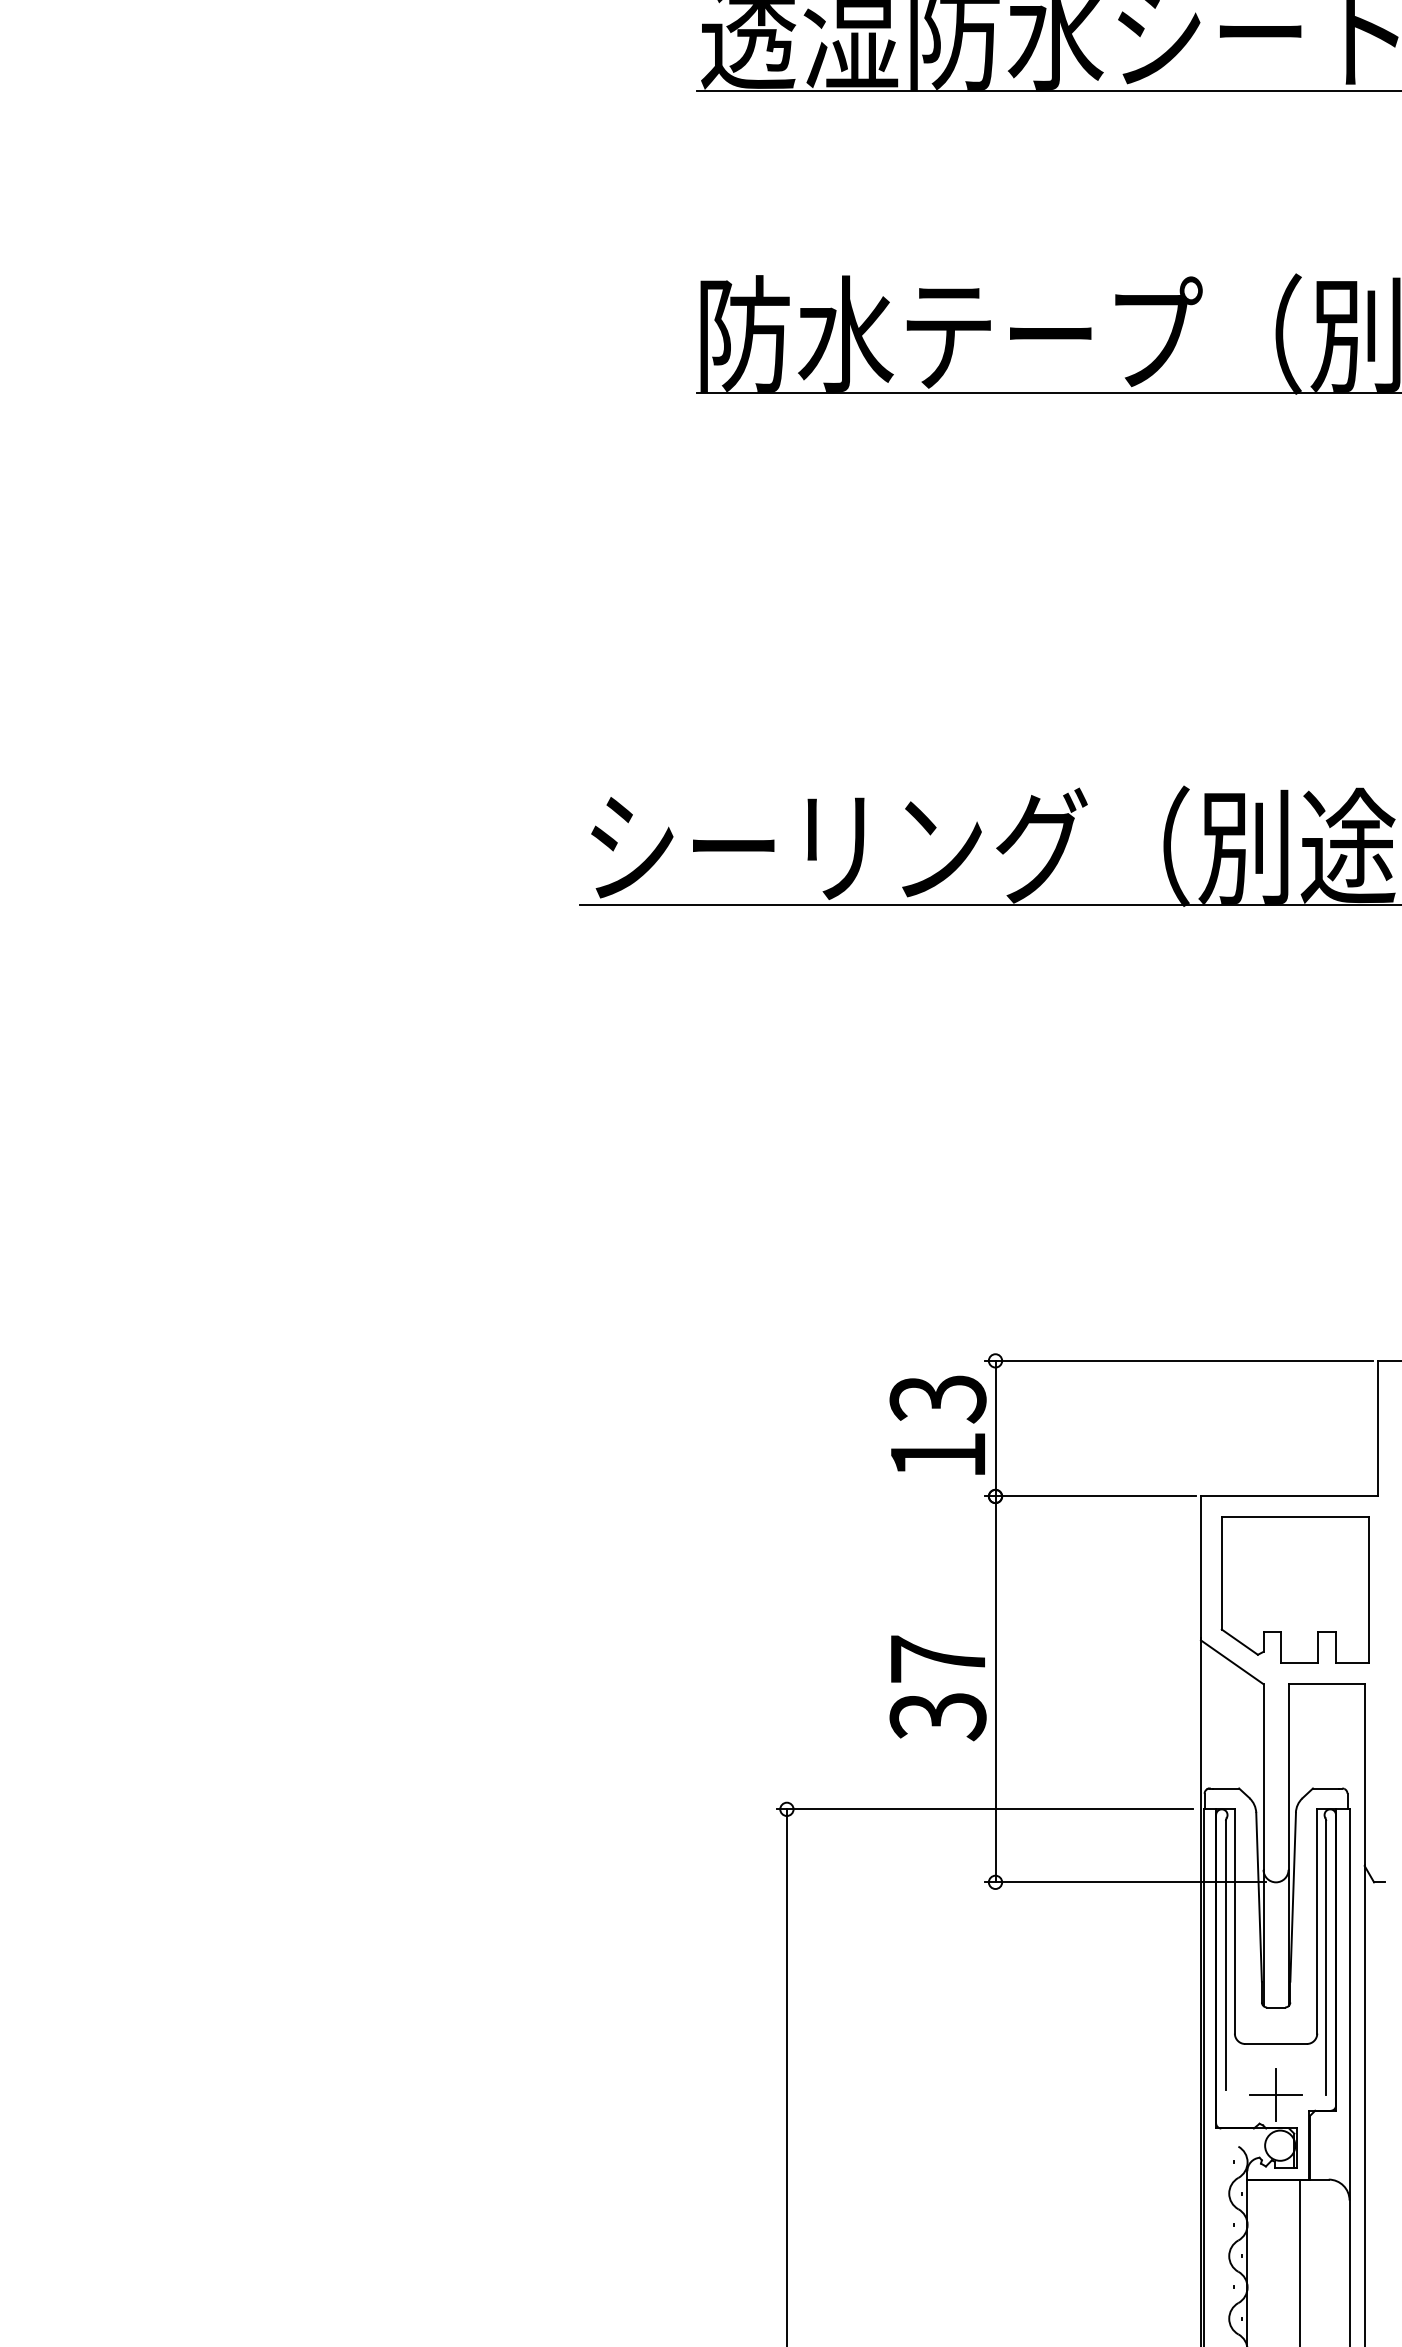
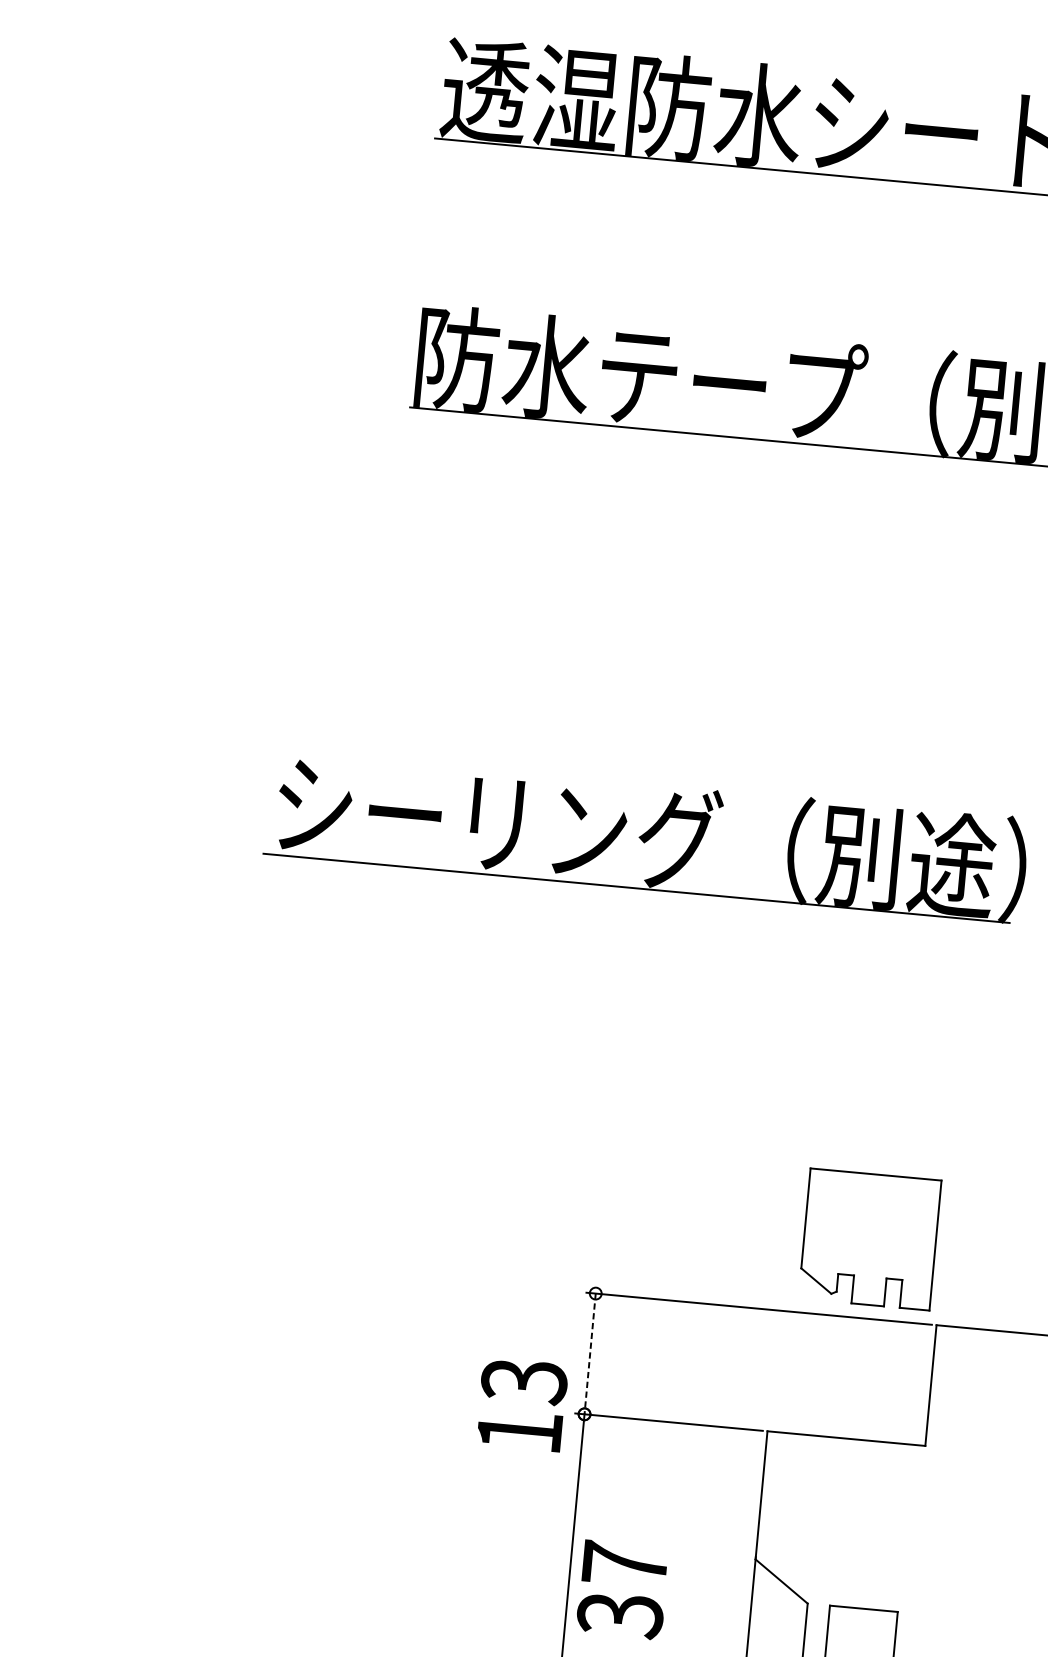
text: (937, 1424) -> (521, 1404), moved
line: (995, 1428) -> (590, 1353), solid -> dashed
part: (1294, 1589) -> (869, 1238), moved
text: (937, 1688) -> (622, 1590), moved

